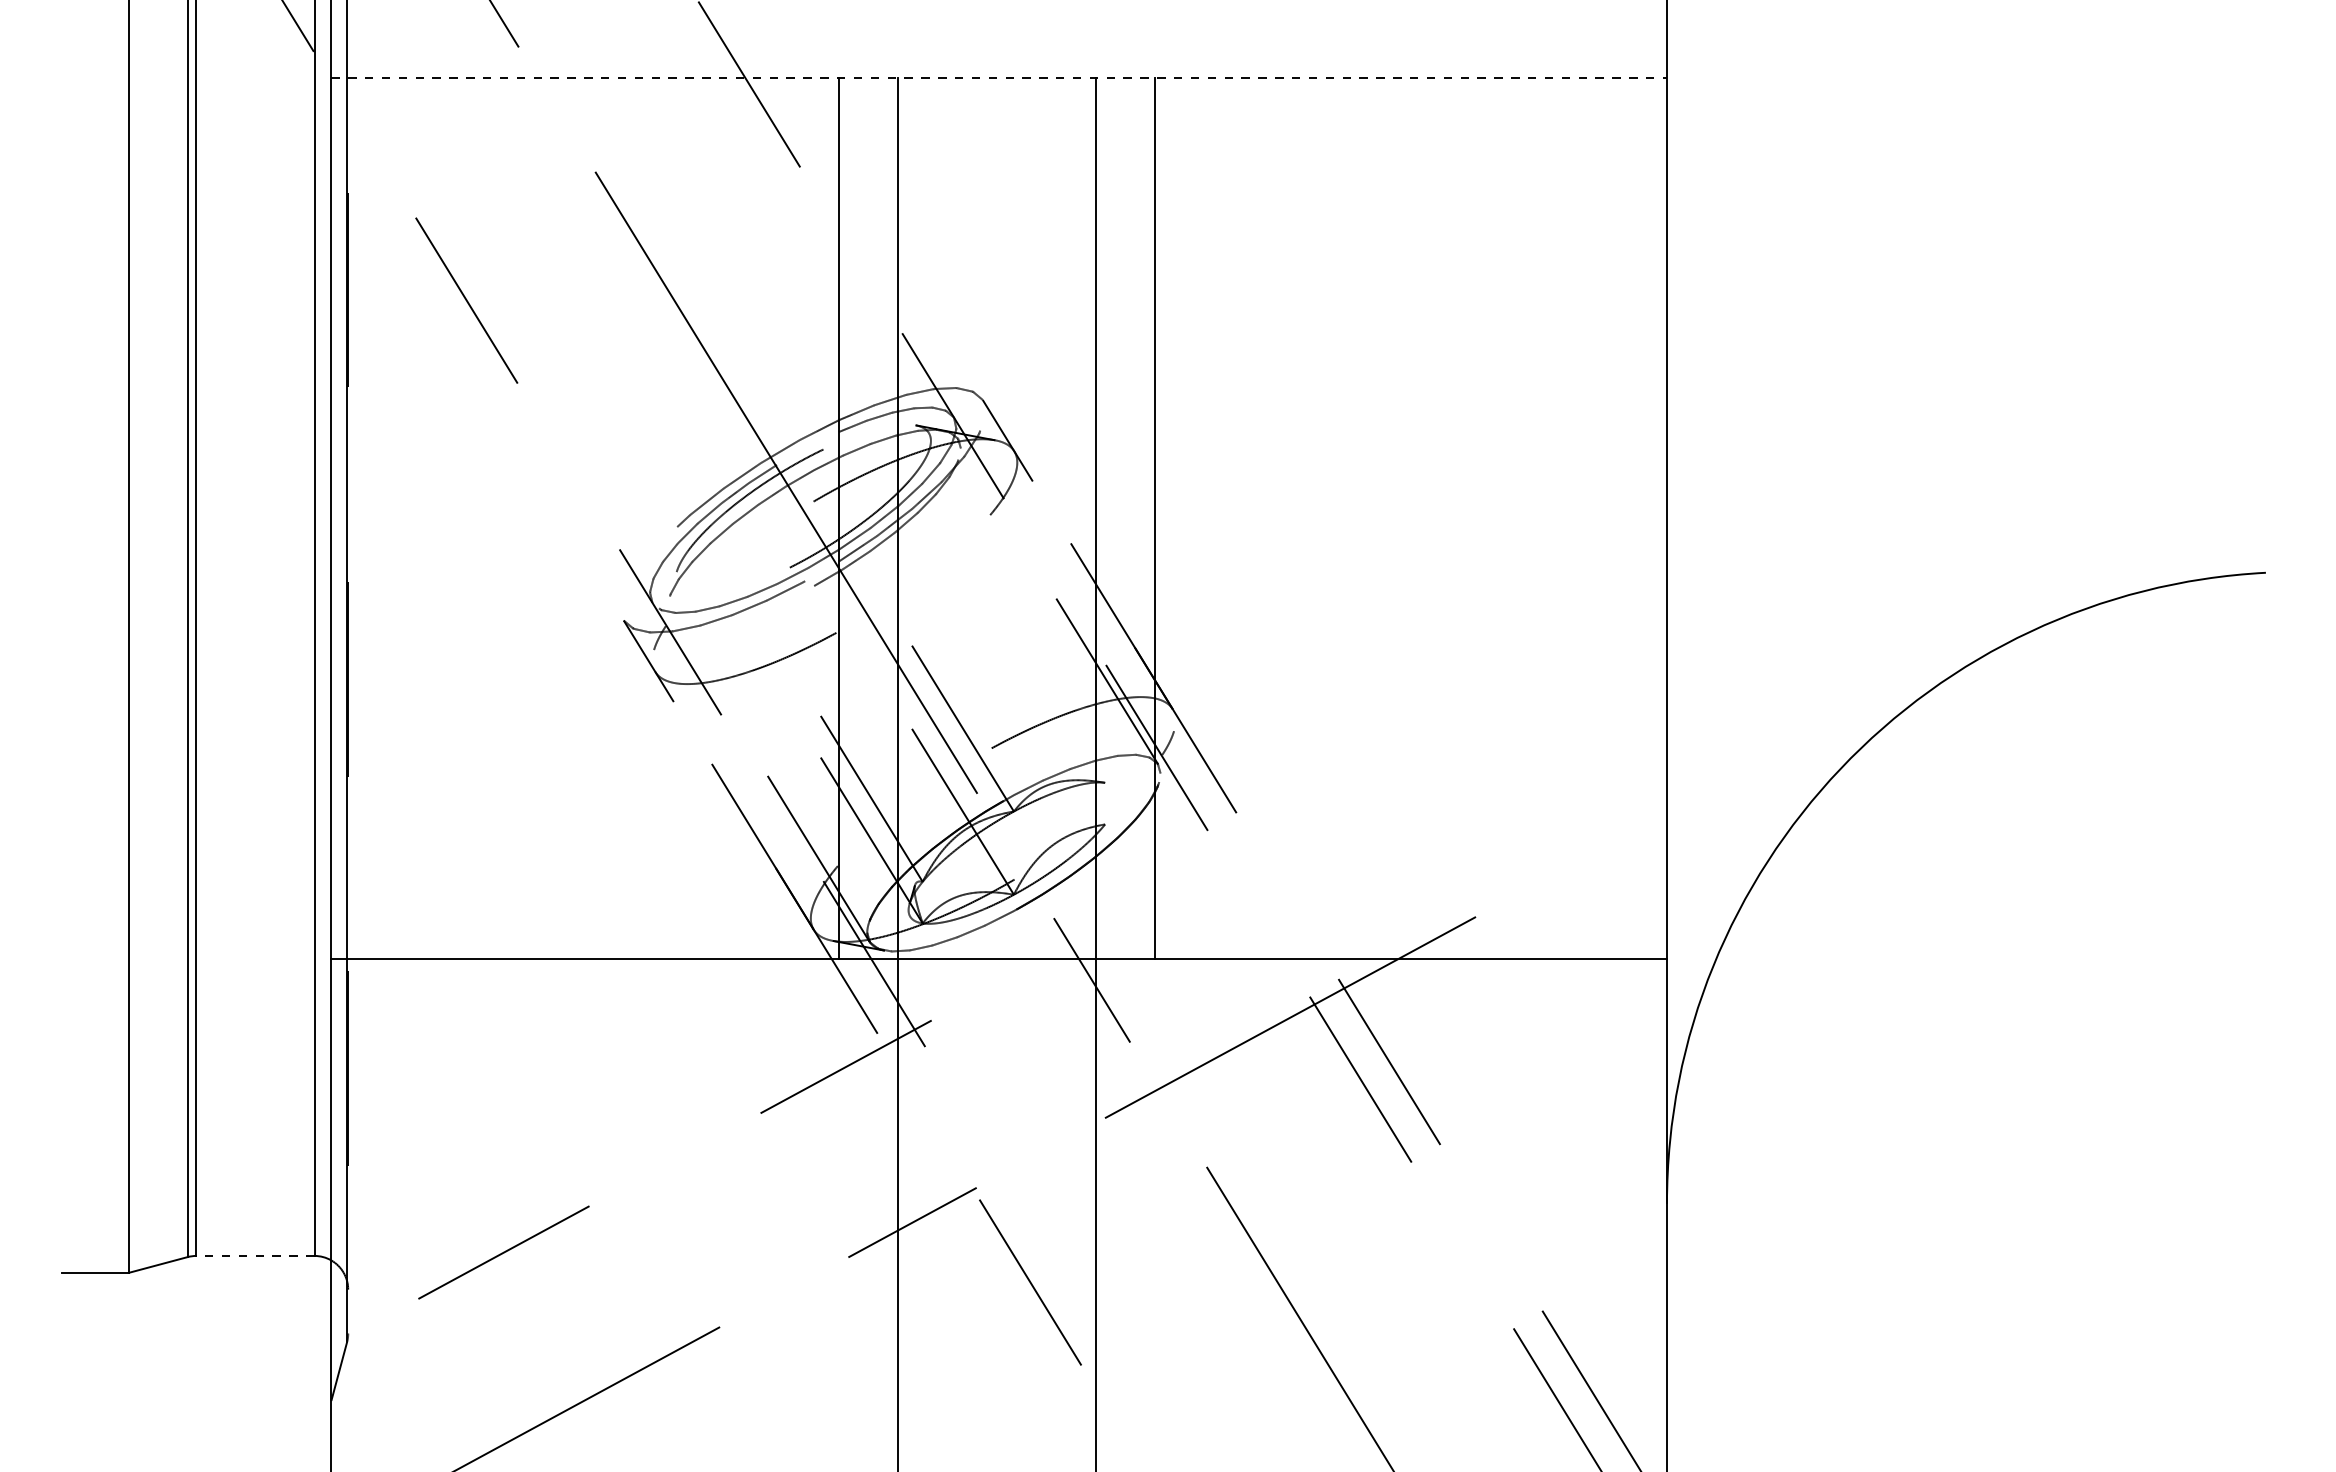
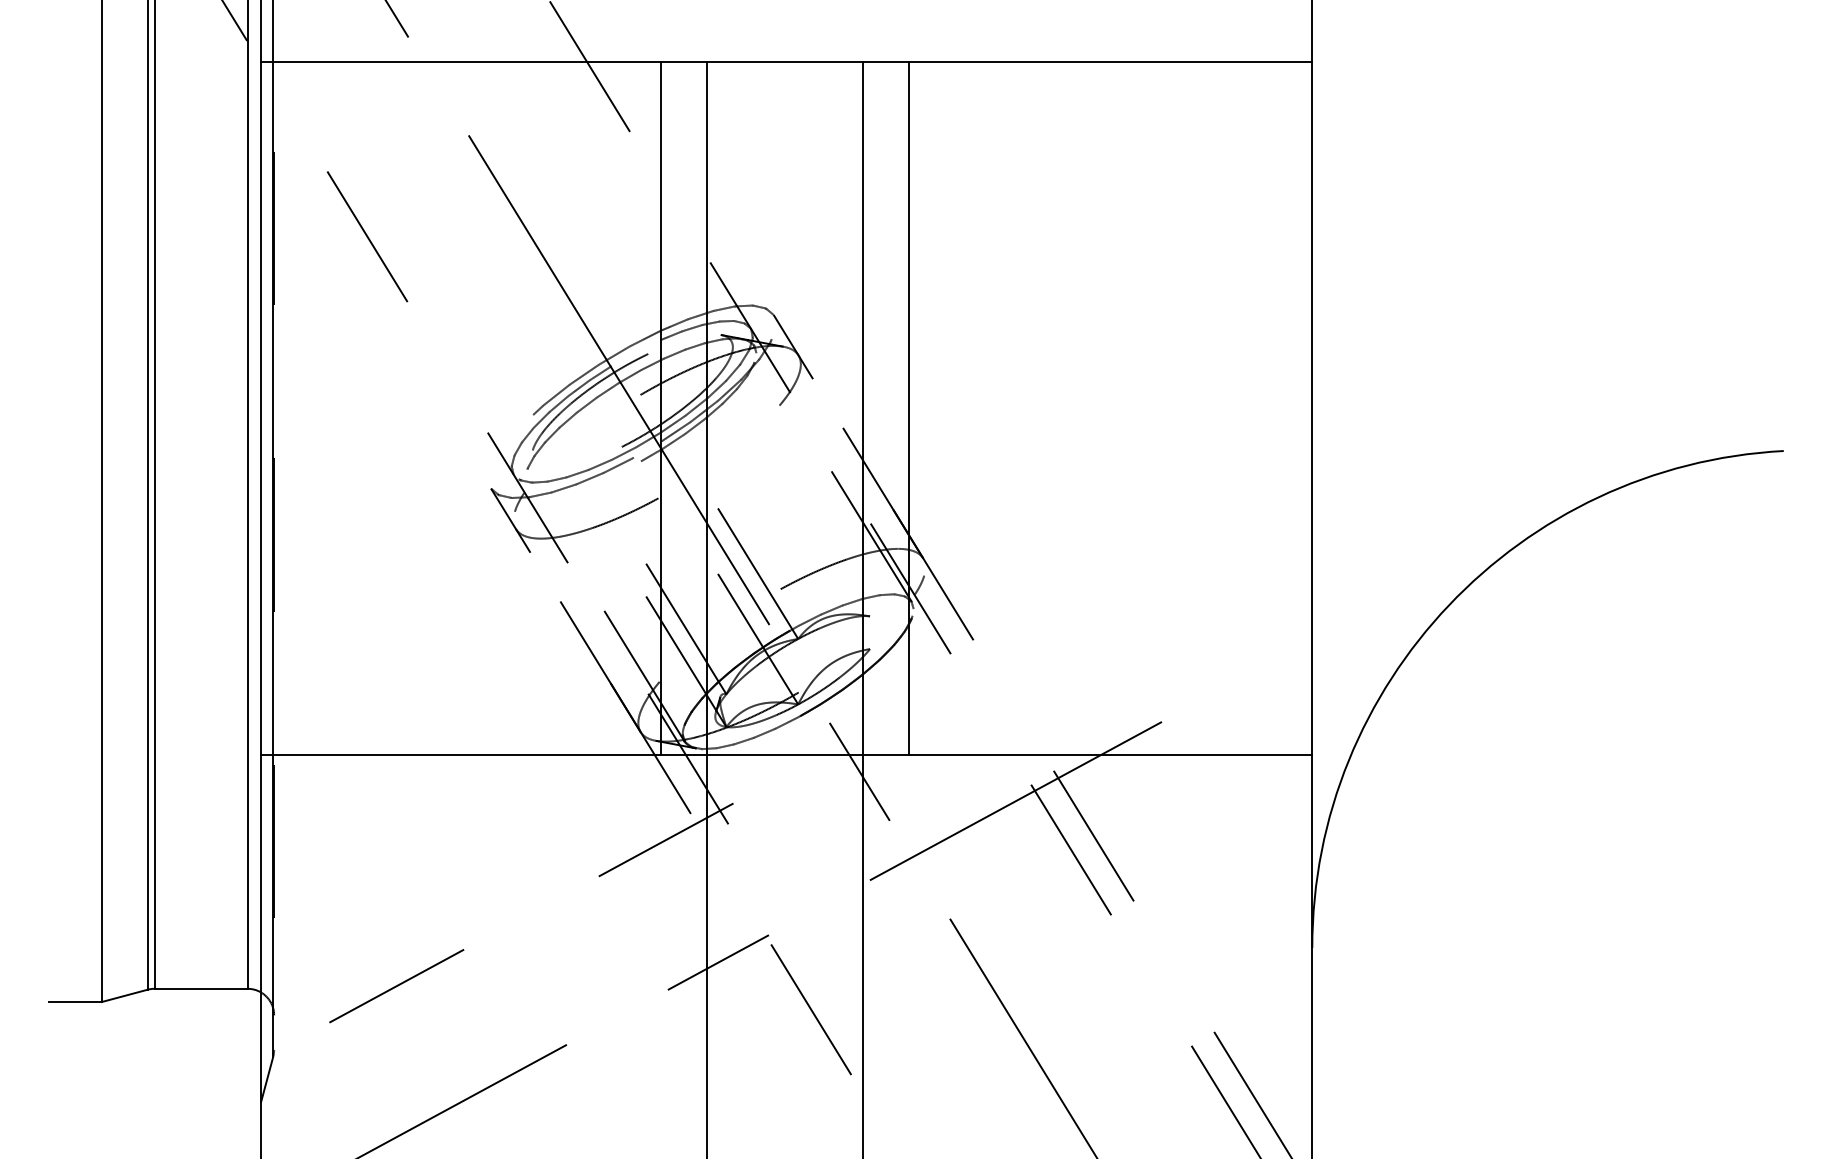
line: (999, 78) -> (786, 61), dashed -> solid
line: (254, 1255) -> (200, 988), dashed -> solid

